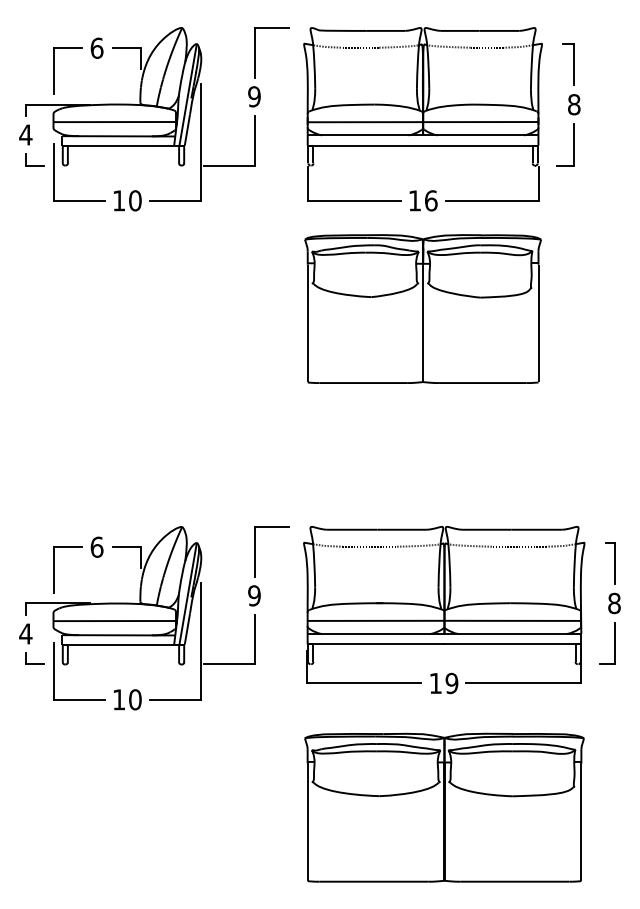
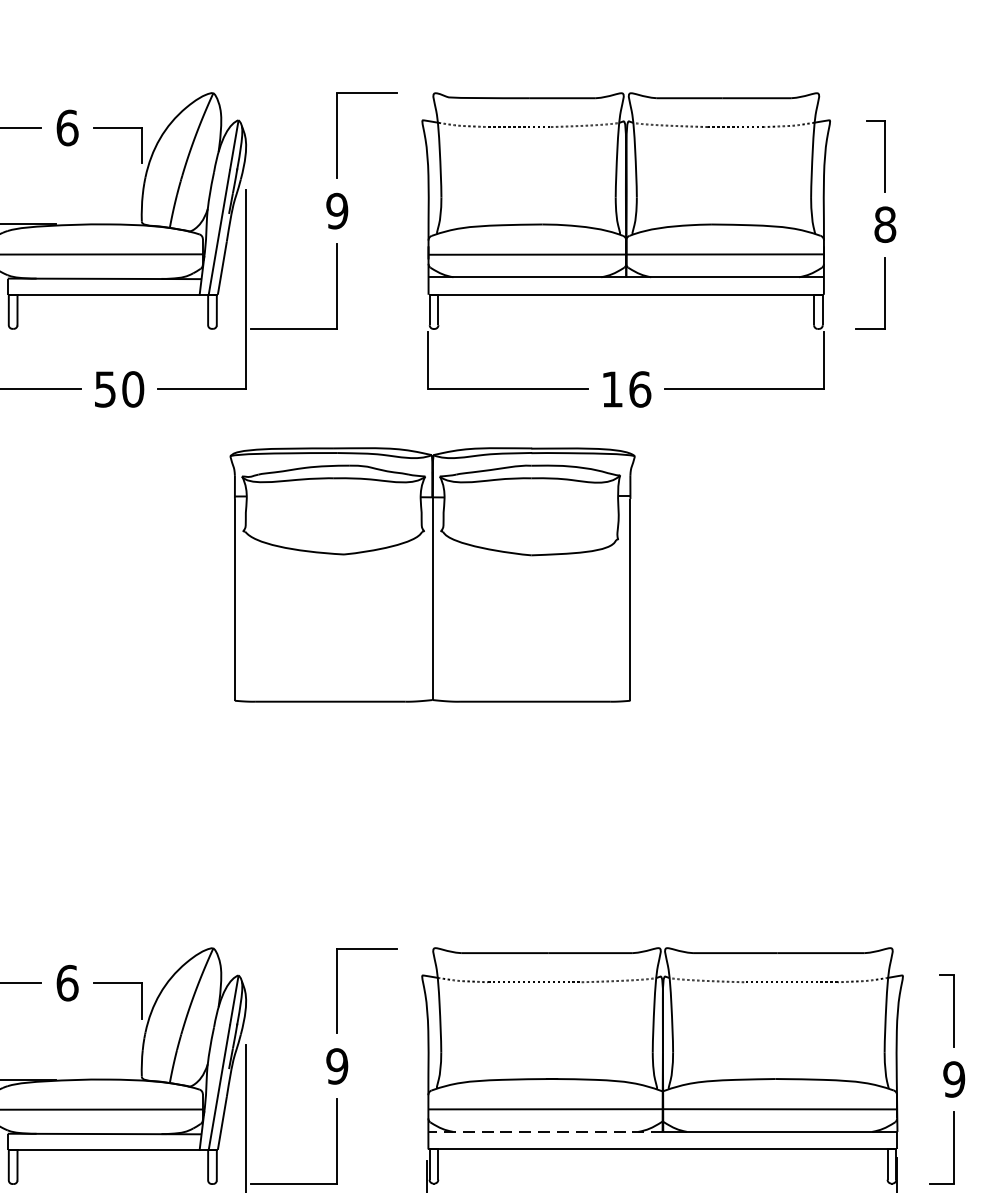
text: (118, 200) -> (104, 388), 10 -> 50
part: (422, 308) -> (431, 573), moved
text: (614, 603) -> (954, 1079), 8 -> 9
line: (376, 634) -> (546, 1132), solid -> dashed

